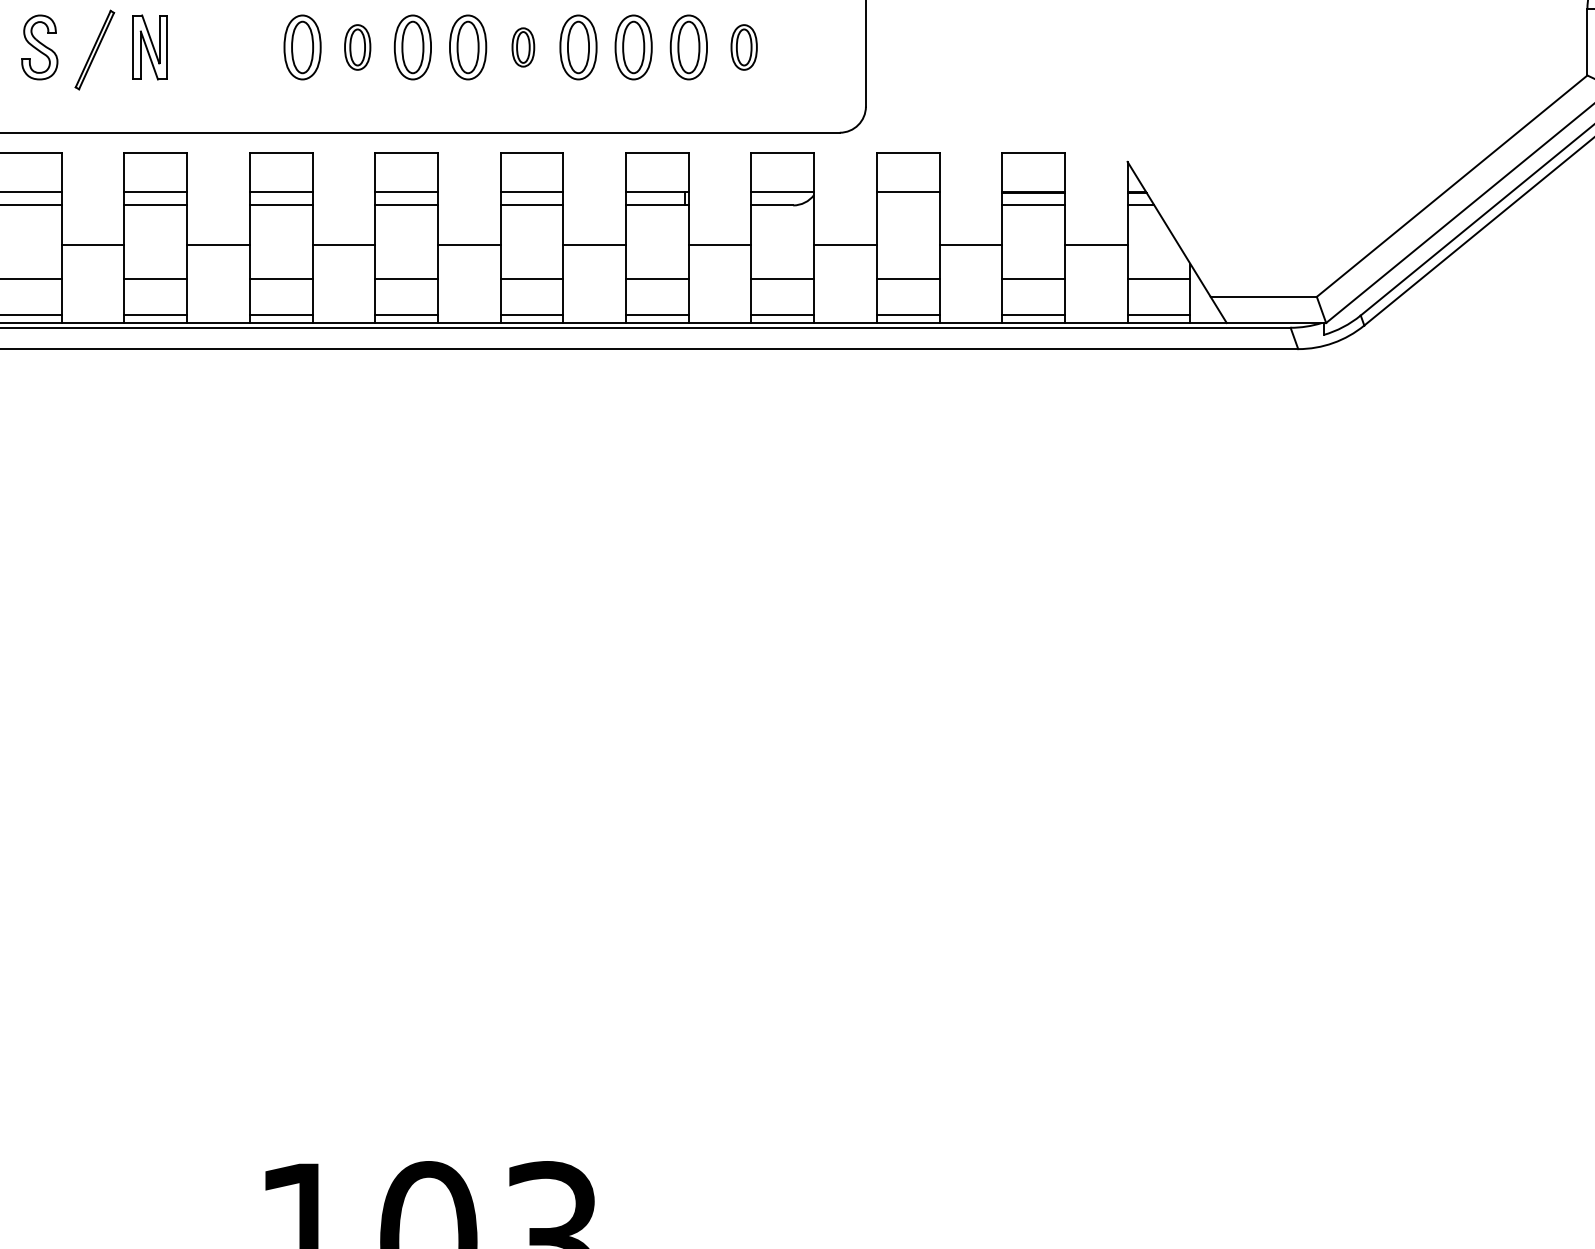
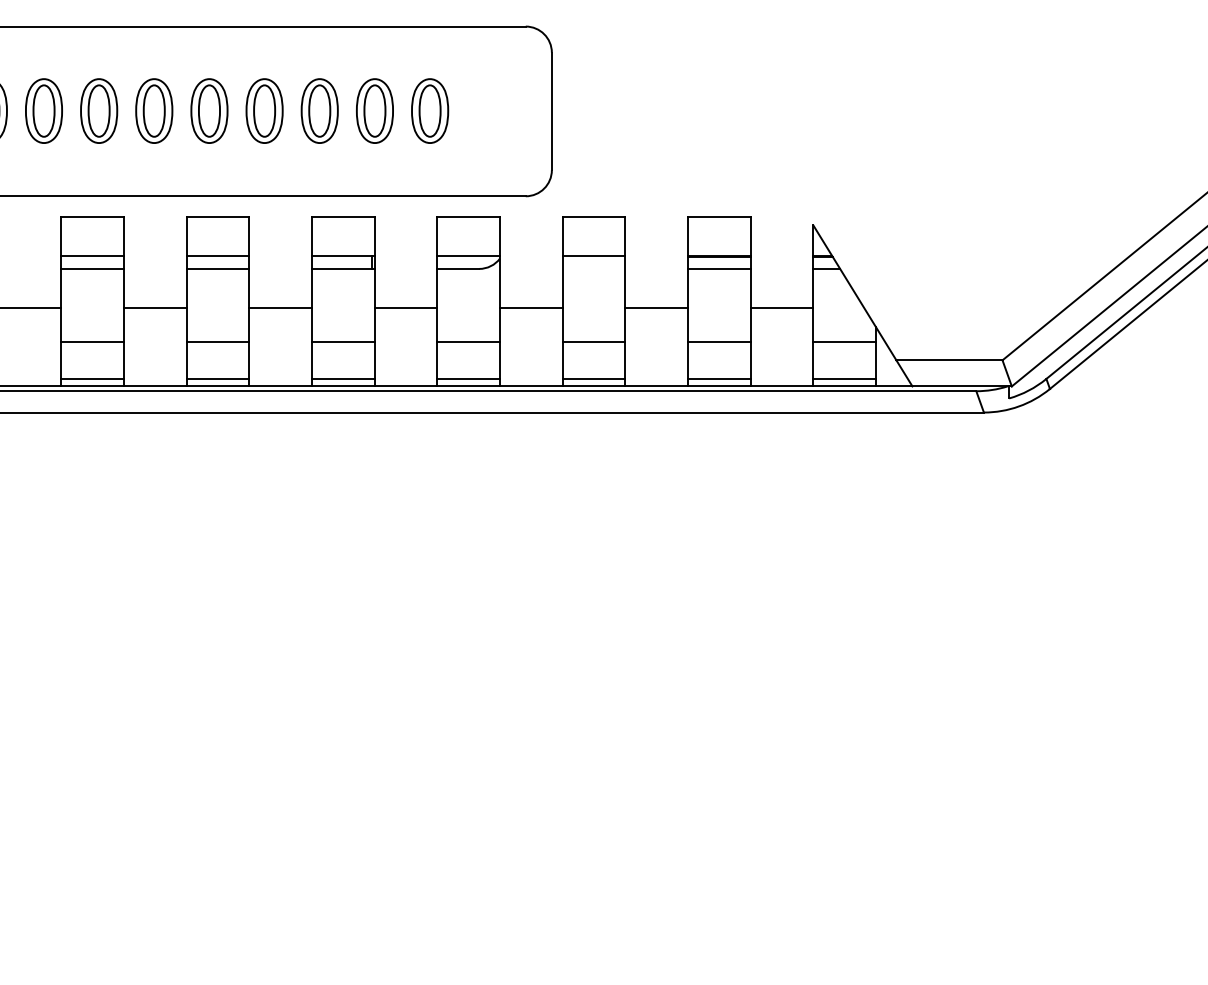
part: (357, 47) -> (43, 111), size x1.43
part: (523, 47) -> (209, 111), size x1.67
part: (744, 47) -> (430, 111), size x1.43

